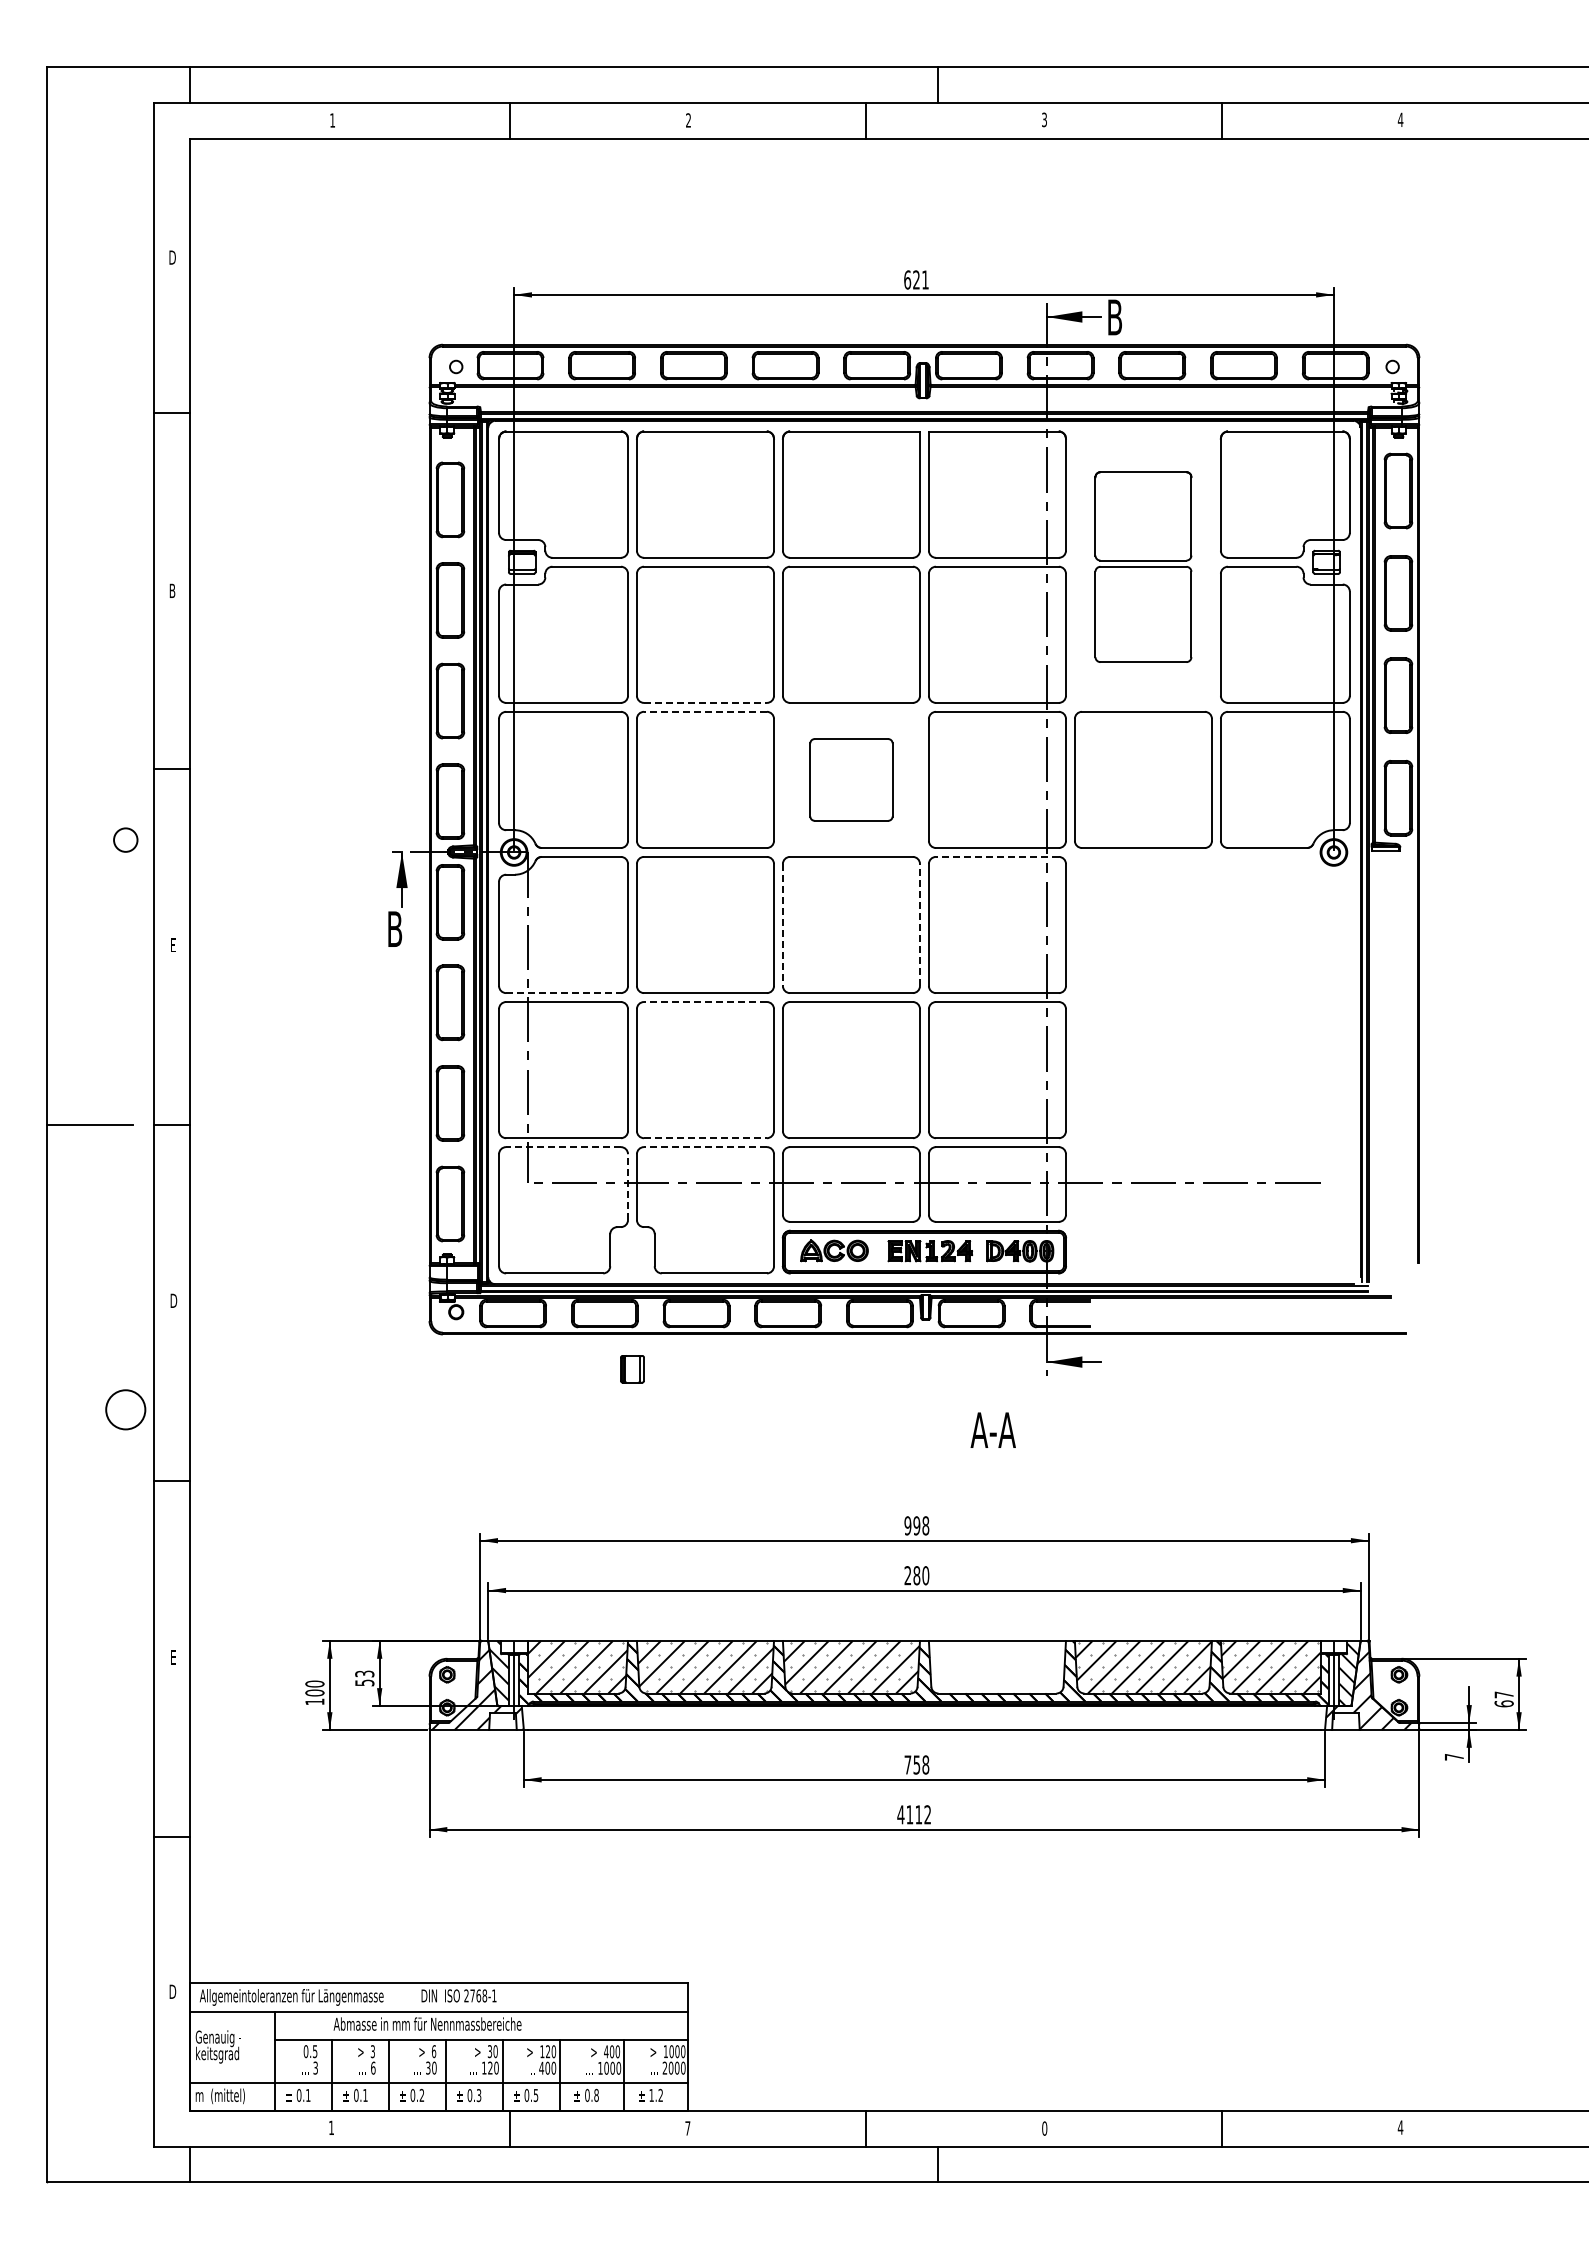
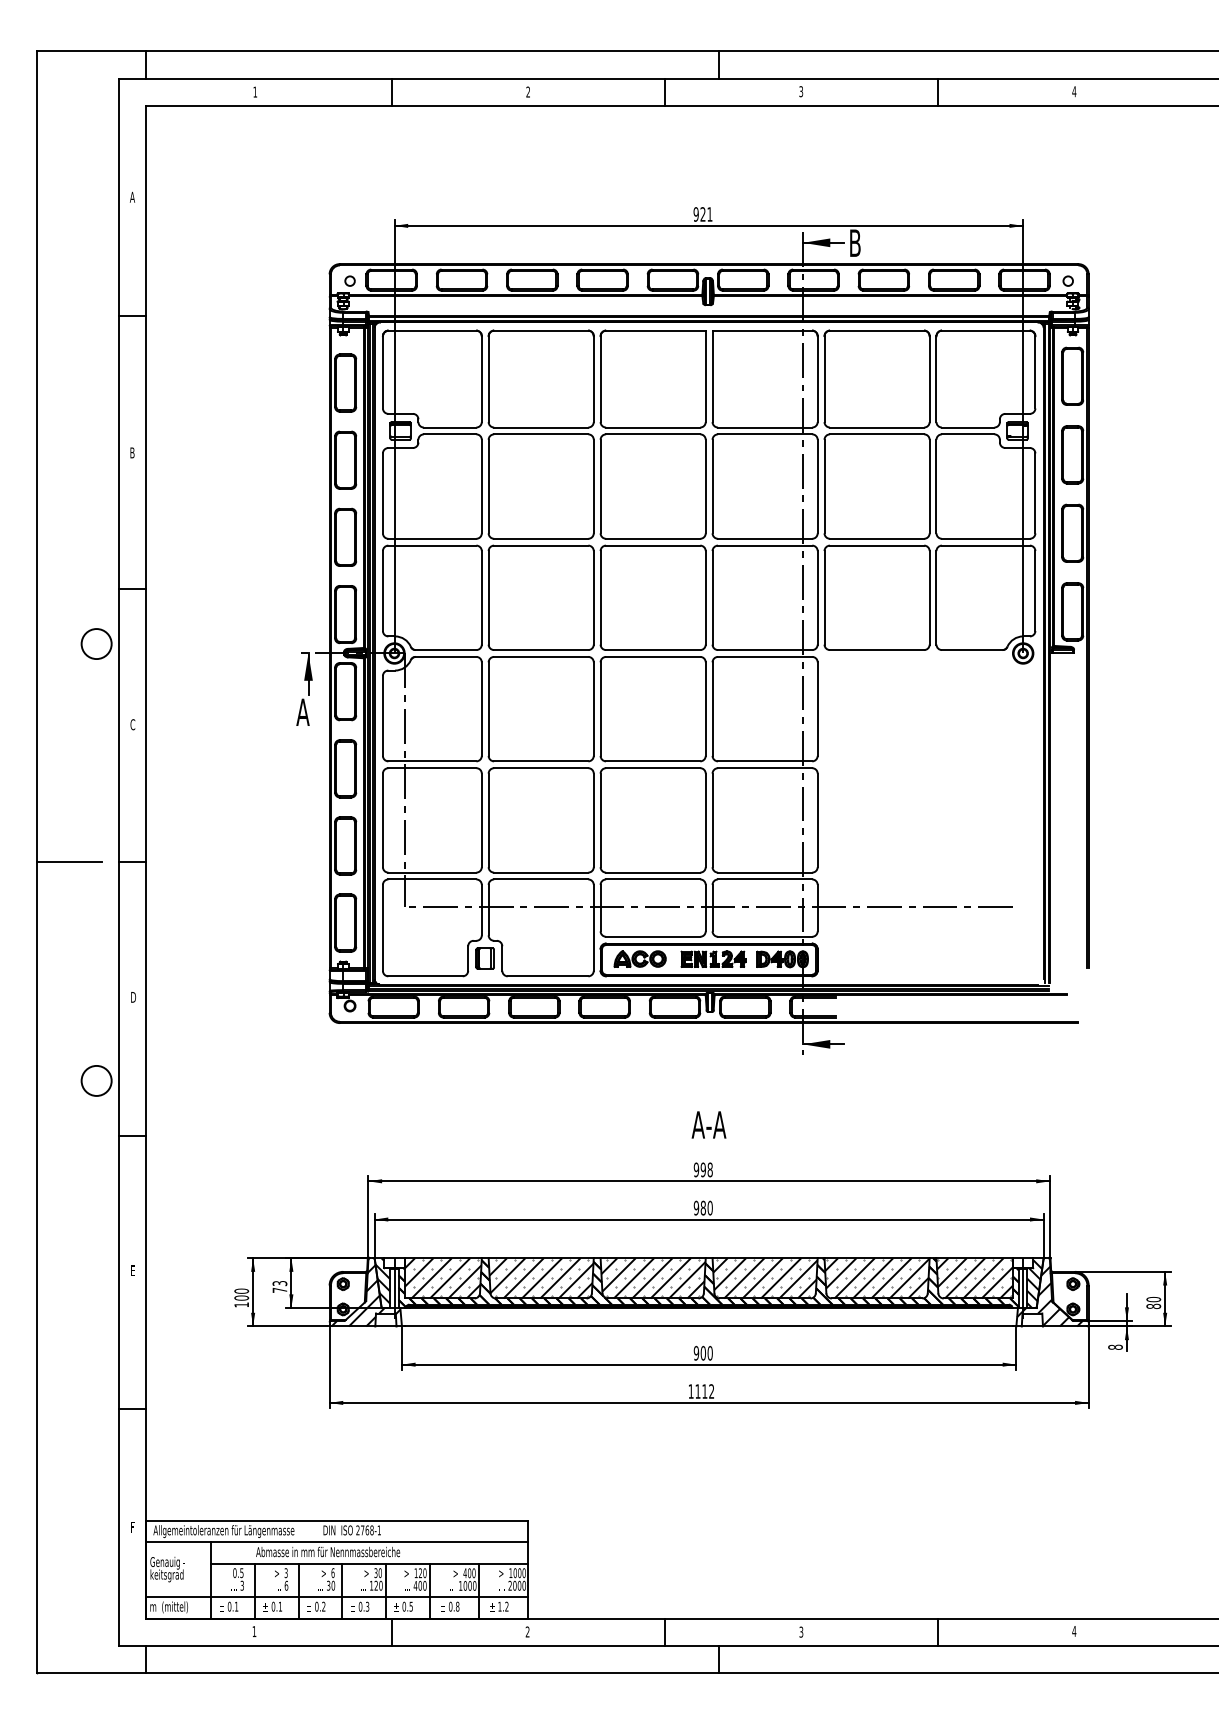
text: (172, 257) -> (132, 197), D -> A
text: (907, 279) -> (696, 214), 621 -> 921
part: (1143, 566) -> (877, 434), size x1.43
line: (705, 702) -> (541, 538), dashed -> solid
line: (704, 711) -> (540, 545), dashed -> solid
part: (851, 779) -> (653, 597), size x1.67
circle: (125, 839) -> (96, 643), size x1.67
line: (996, 856) -> (764, 656), dashed -> solid
line: (782, 925) -> (600, 709), dashed -> solid
line: (920, 925) -> (706, 709), dashed -> solid
text: (394, 928) -> (302, 711), B -> A
text: (172, 945) -> (132, 724), E -> C
line: (564, 993) -> (433, 761), dashed -> solid
line: (704, 1002) -> (540, 768), dashed -> solid
line: (705, 1138) -> (541, 872), dashed -> solid
line: (563, 1147) -> (432, 879), dashed -> solid
line: (704, 1147) -> (540, 879), dashed -> solid
line: (628, 1187) -> (482, 910), dashed -> solid
part: (632, 1369) -> (485, 958), moved
text: (992, 1429) -> (708, 1124), moved
text: (907, 1575) -> (696, 1207), 280 -> 980
hatch: (997, 1666) -> (765, 1277), added
text: (364, 1682) -> (279, 1290), 53 -> 73
text: (1503, 1699) -> (1153, 1303), 67 -> 80
text: (1454, 1756) -> (1115, 1346), 7 -> 8
text: (916, 1764) -> (703, 1352), 758 -> 900
text: (900, 1814) -> (690, 1391), 4112 -> 1112
text: (172, 1991) -> (132, 1527), D -> F
text: (687, 2128) -> (527, 1632), 7 -> 2
text: (1044, 2128) -> (801, 1632), 0 -> 3

